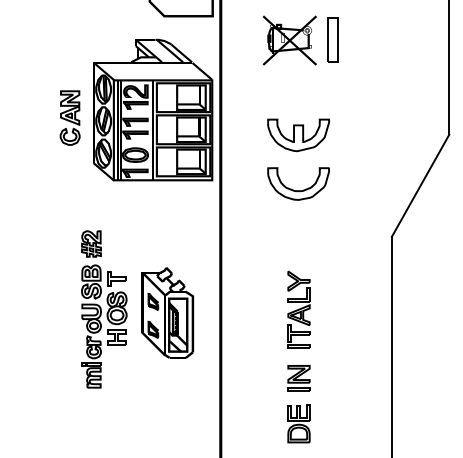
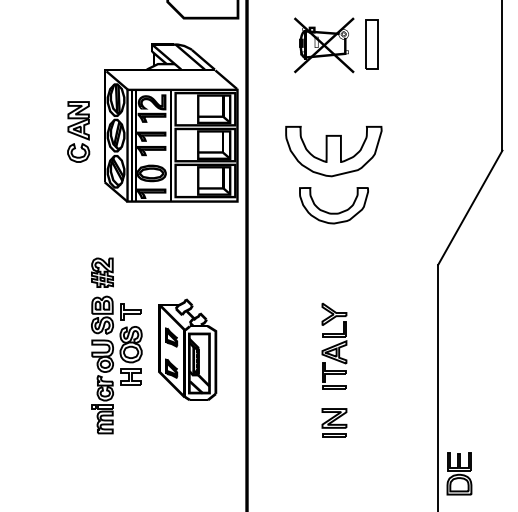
part: (299, 134) -> (334, 150), size x1.4
part: (299, 423) -> (459, 473), moved

